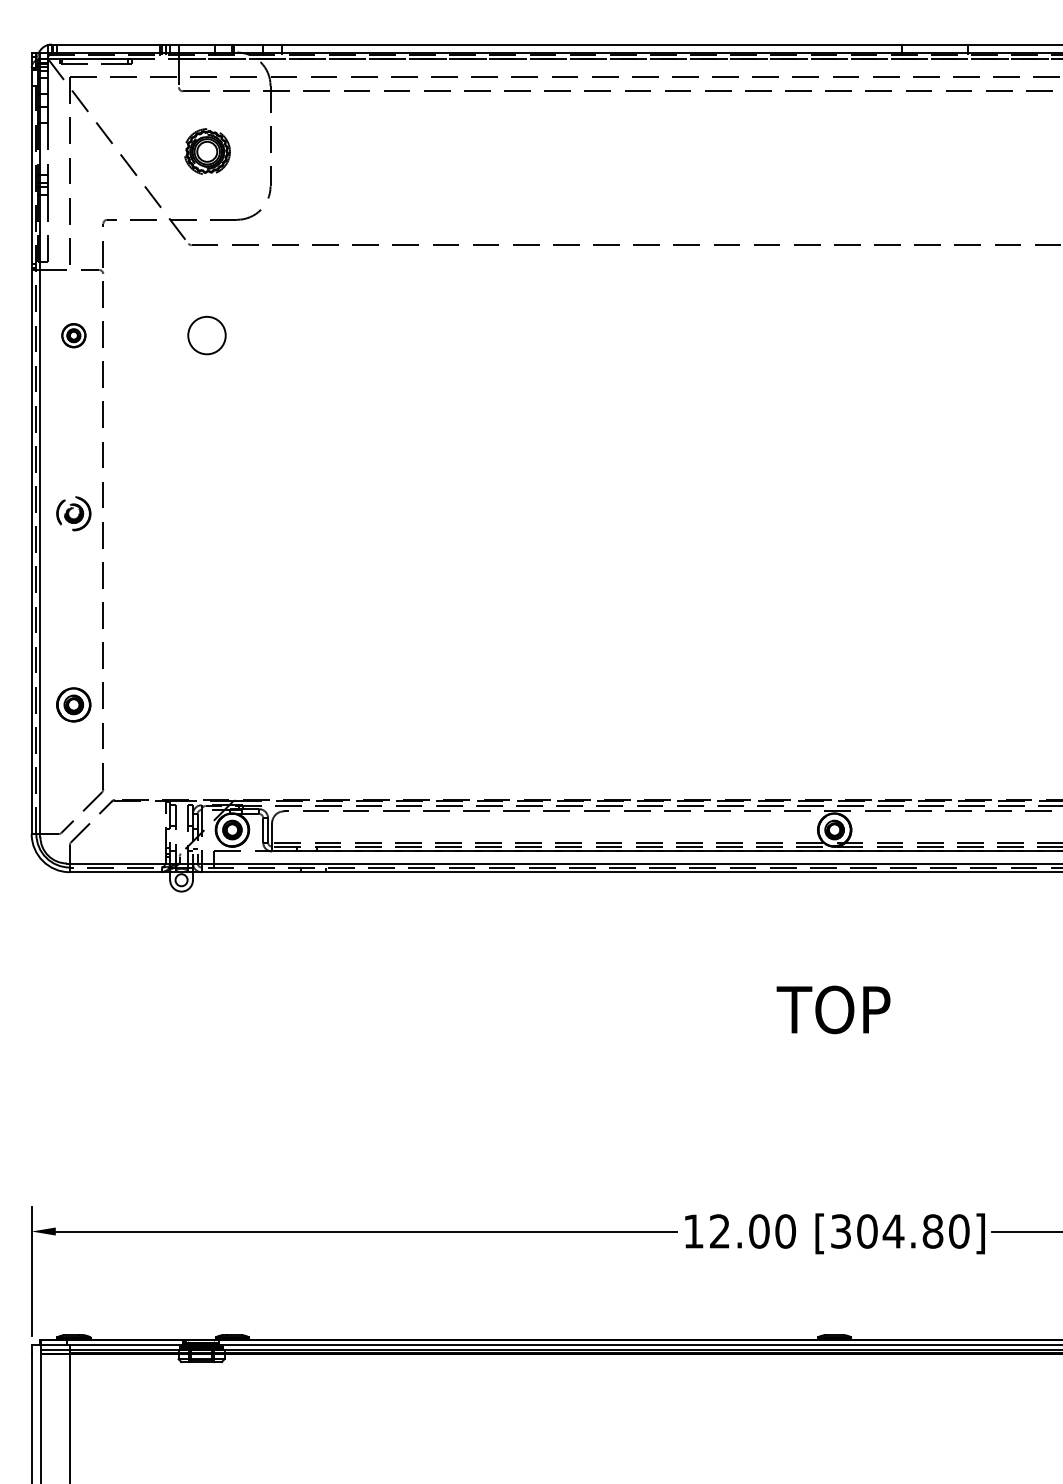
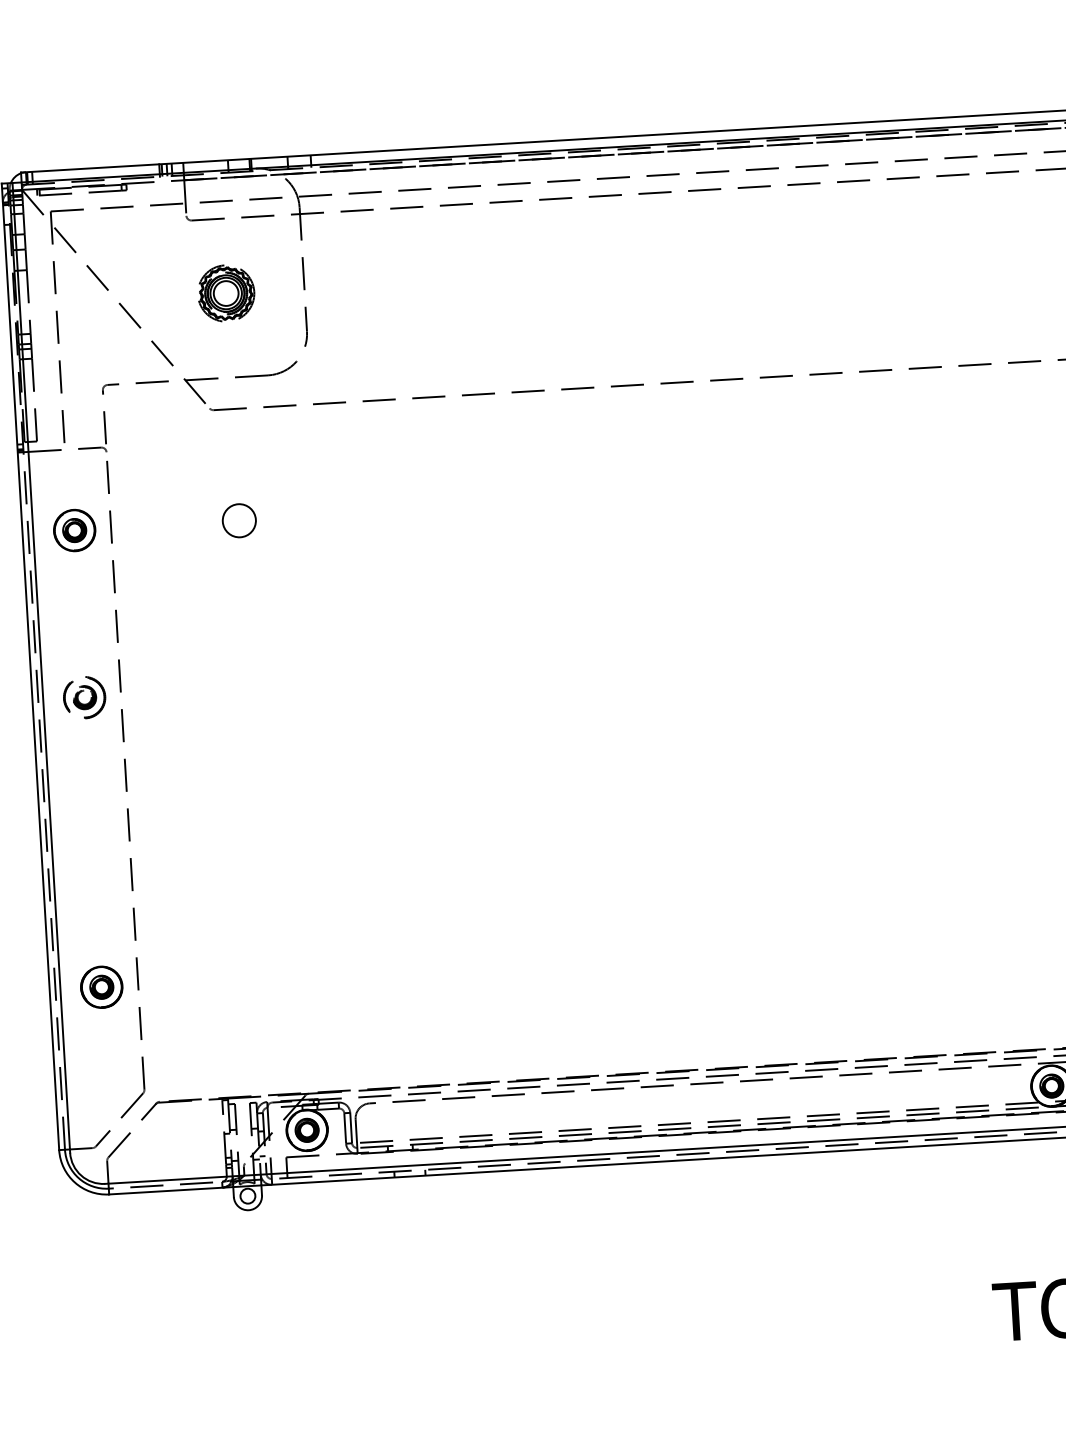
part: (73, 335) -> (74, 530), size x1.43
circle: (206, 335) -> (238, 520), size x0.71
part: (73, 513) -> (84, 697), moved

